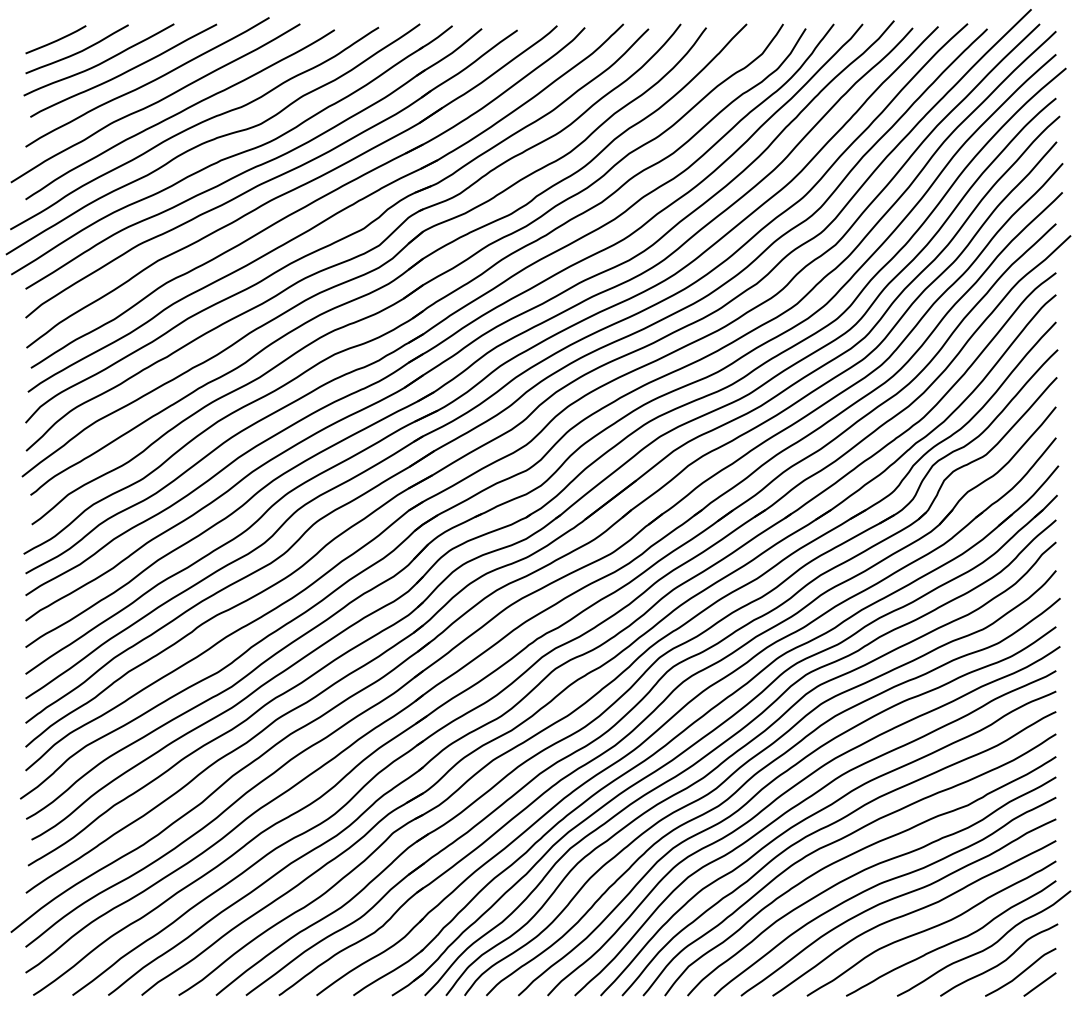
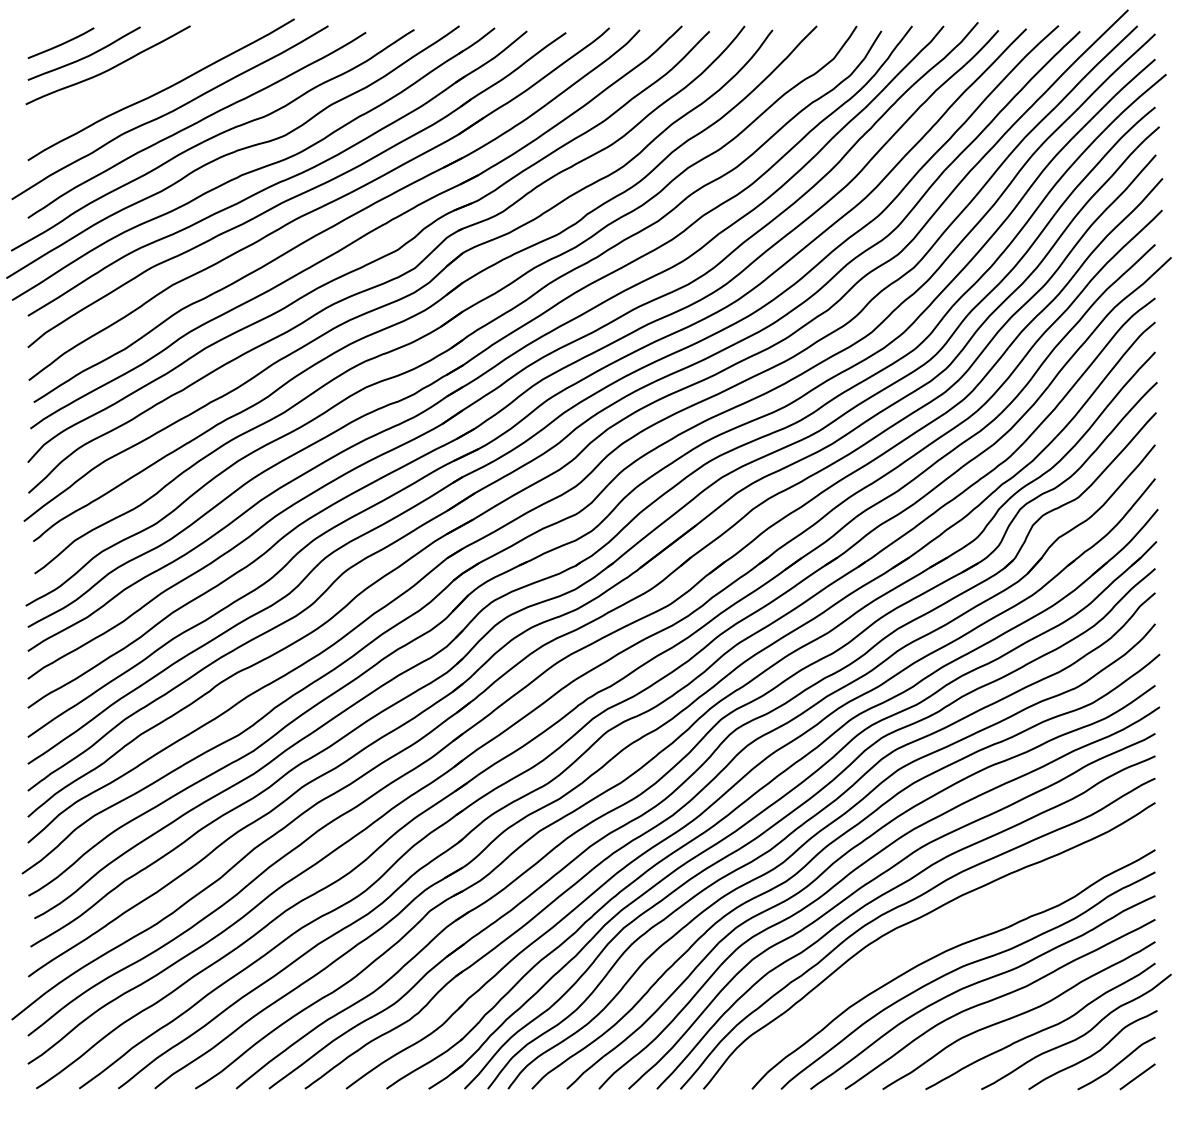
curve: (123, 72) -> (134, 79), removed
curve: (854, 854) -> (934, 934), removed

